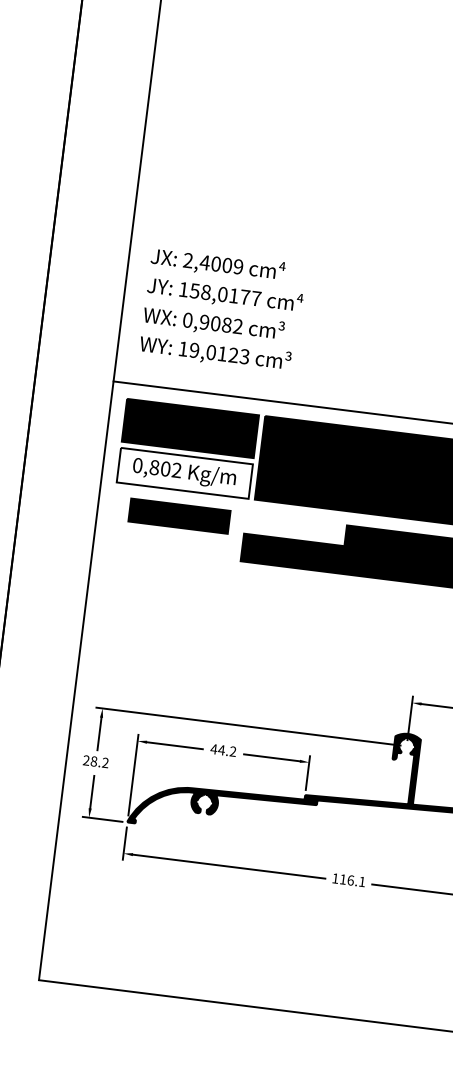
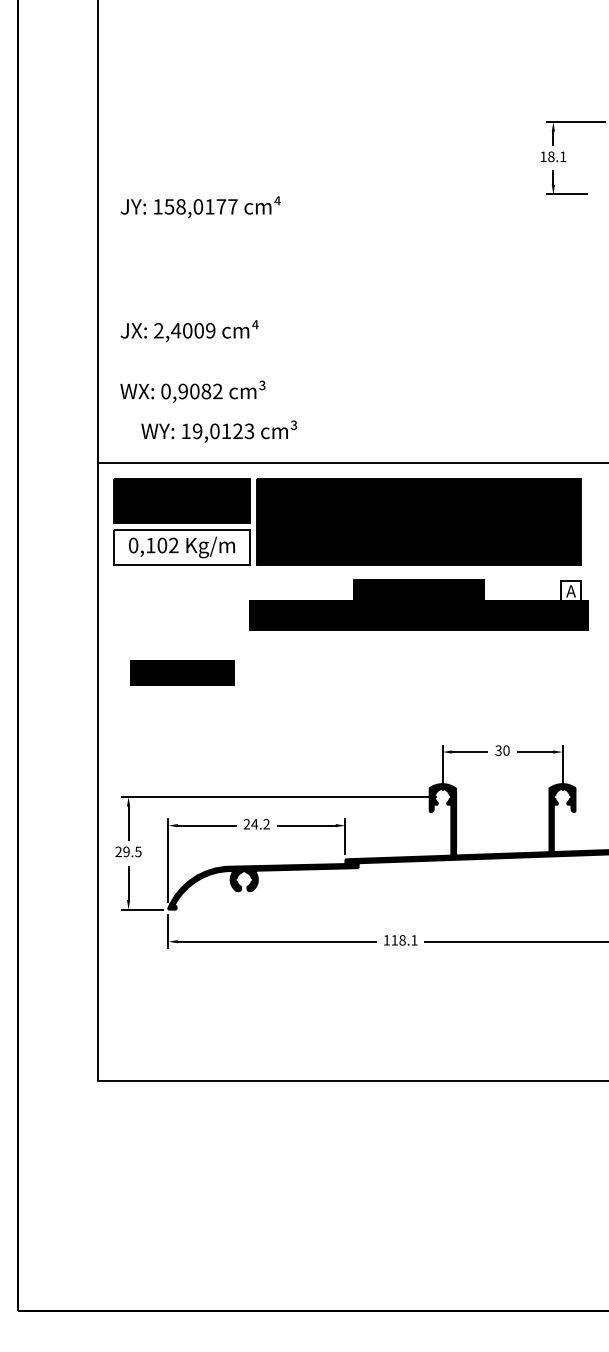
text: (224, 295) -> (200, 207), moved
text: (215, 353) -> (219, 431), moved
text: (154, 467) -> (150, 545), 0,802 -> 0,102
text: (179, 516) -> (182, 672), moved
text: (213, 749) -> (246, 824), 44.2 -> 24.2
text: (99, 761) -> (132, 851), 28.2 -> 29.5
text: (350, 880) -> (402, 940), 116.1 -> 118.1

